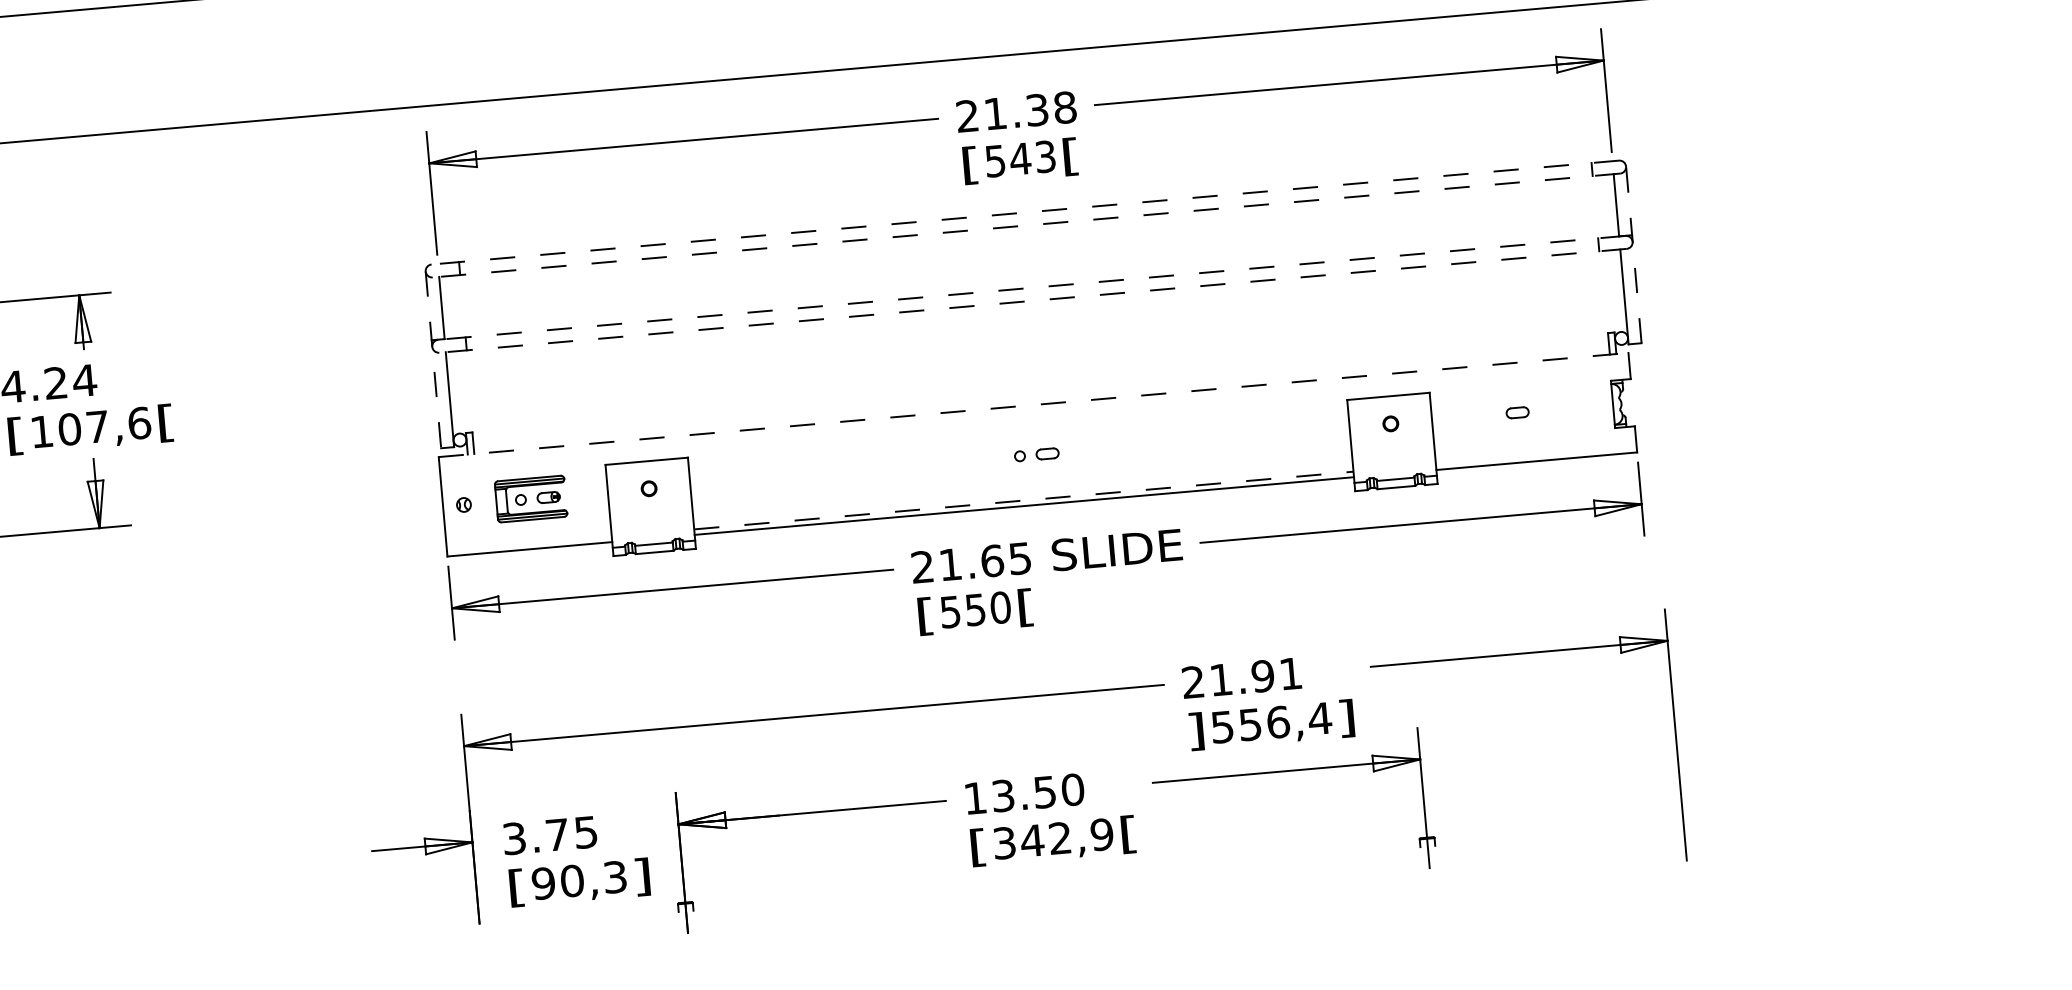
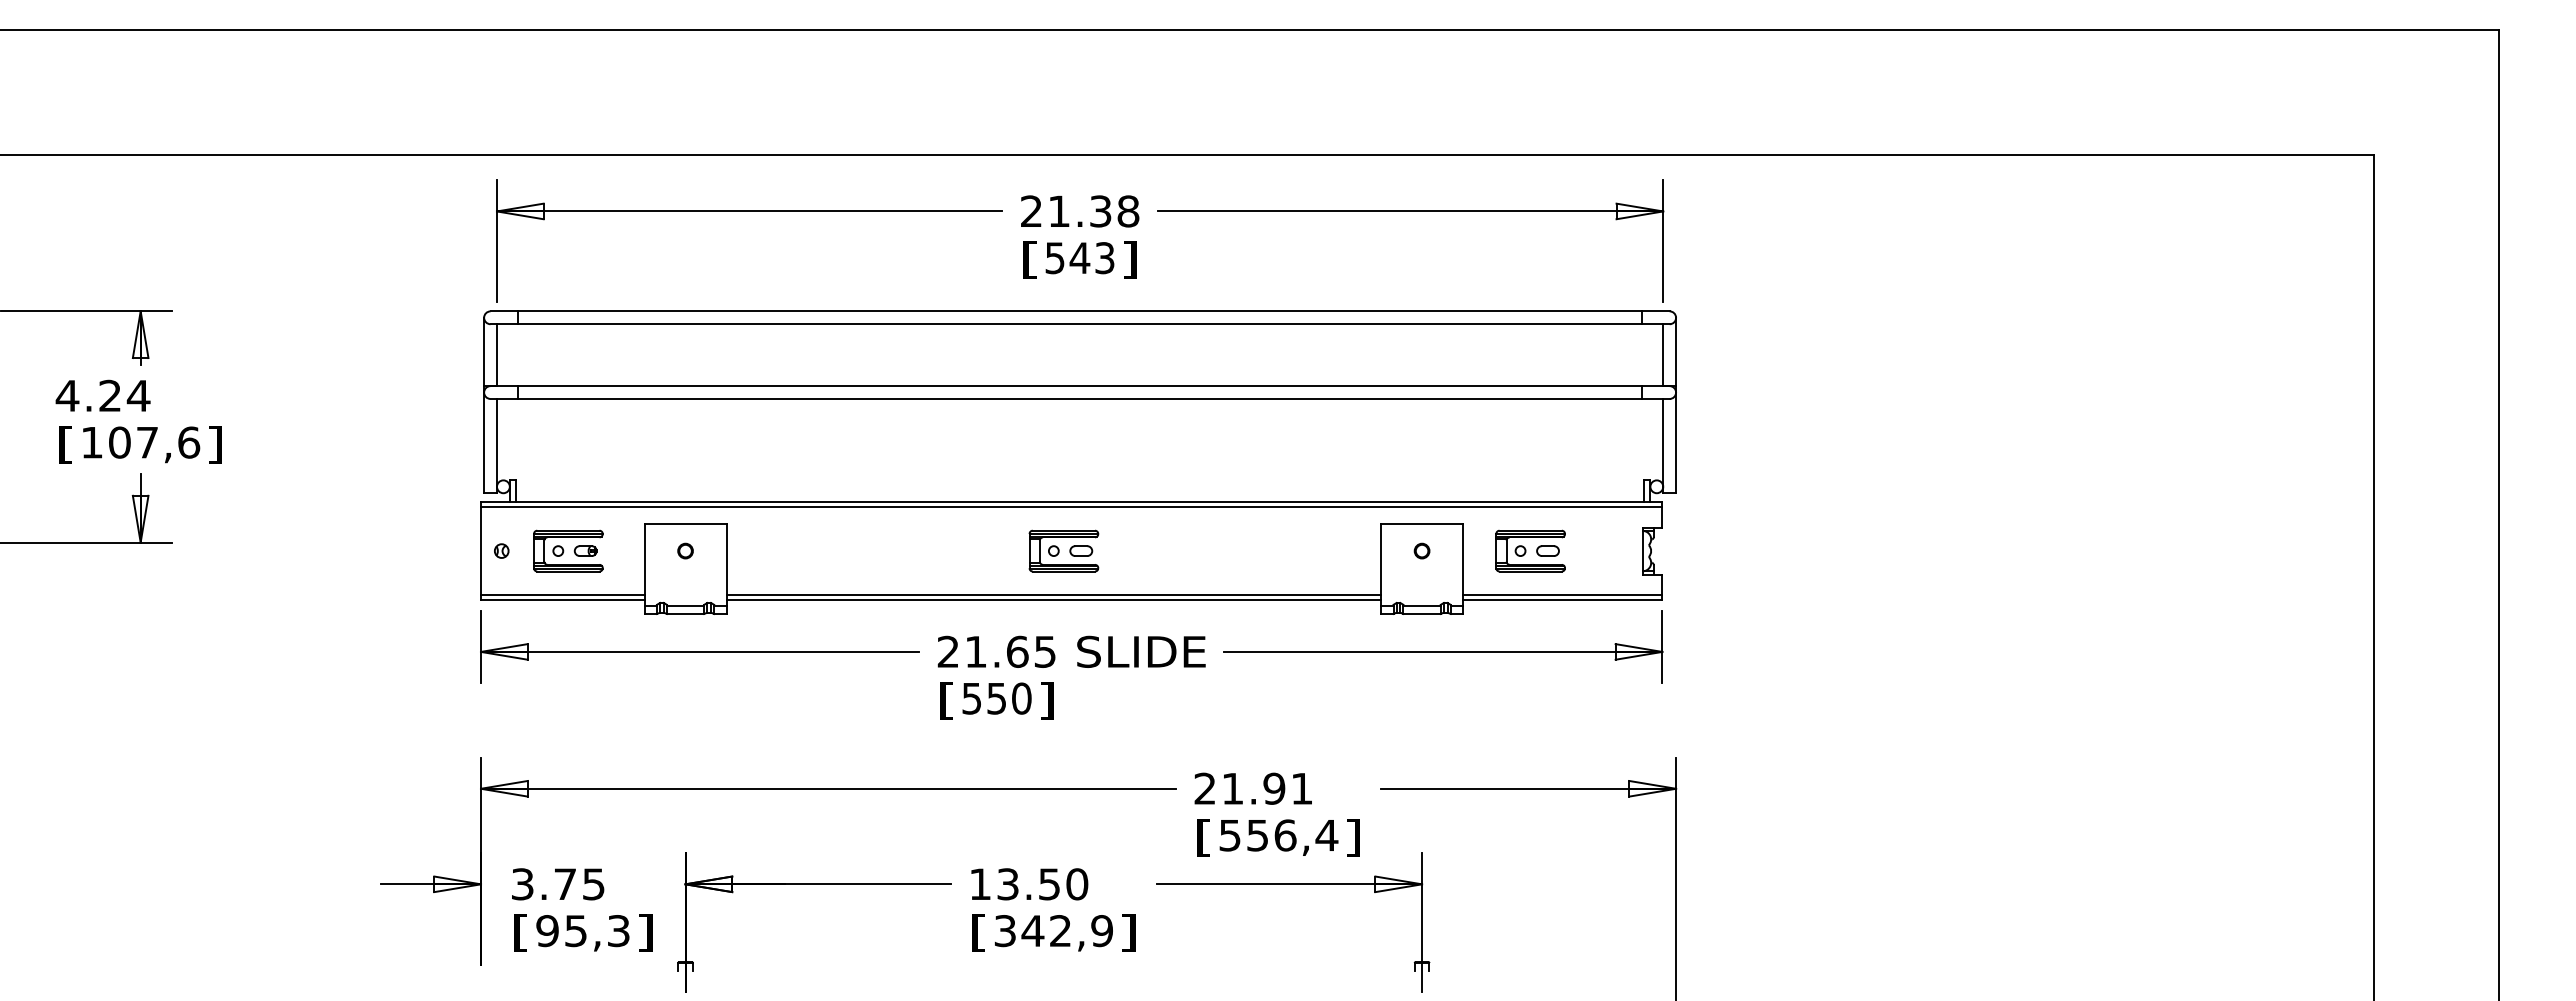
text: (1070, 155) -> (1129, 259), [ -> ]
line: (1025, 212) -> (1080, 311), dashed -> solid
line: (1026, 225) -> (1080, 324), dashed -> solid
line: (1634, 254) -> (1676, 405), dashed -> solid
line: (1032, 288) -> (1080, 386), dashed -> solid
line: (1033, 300) -> (1080, 398), dashed -> solid
line: (433, 359) -> (484, 405), dashed -> solid
line: (1033, 404) -> (1071, 501), dashed -> solid
line: (1033, 410) -> (1071, 507), added
part: (1499, 413) -> (1530, 550), added
text: (165, 422) -> (214, 444), [ -> ]
part: (1028, 441) -> (1063, 537), added
line: (1536, 456) -> (1562, 595), added
line: (1024, 500) -> (1054, 595), dashed -> solid
line: (529, 544) -> (562, 595), added
text: (1025, 607) -> (1046, 700), [ -> ]
text: (1195, 731) -> (1203, 837), ] -> [
text: (1128, 833) -> (1128, 932), [ -> ]
text: (572, 881) -> (576, 931), 90,3 -> 95,3

